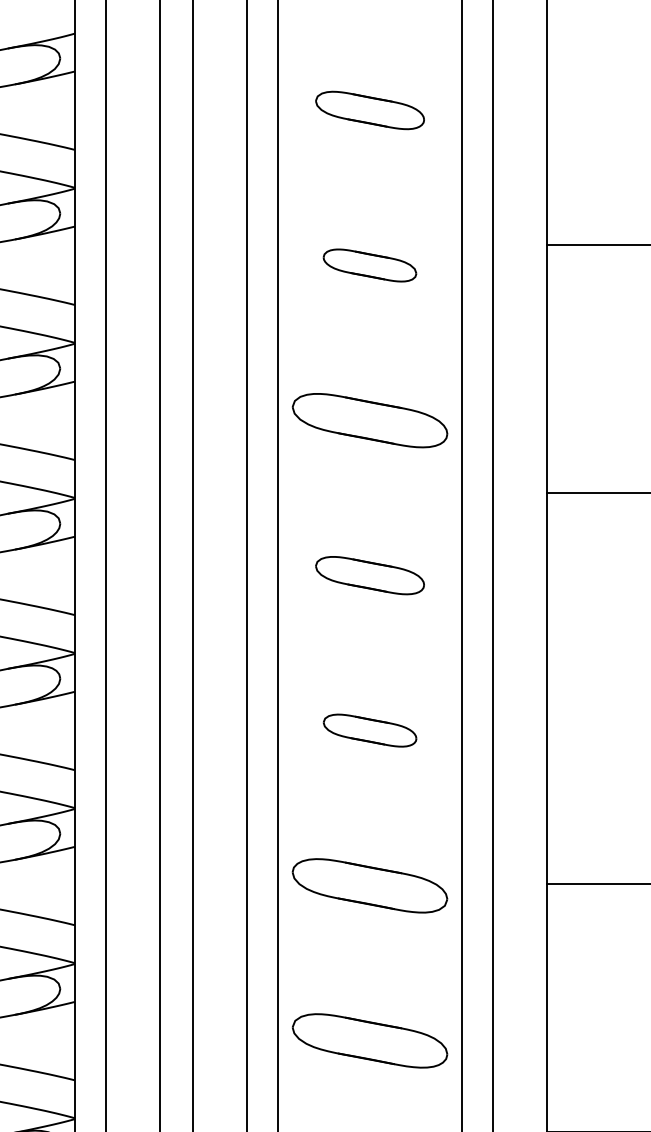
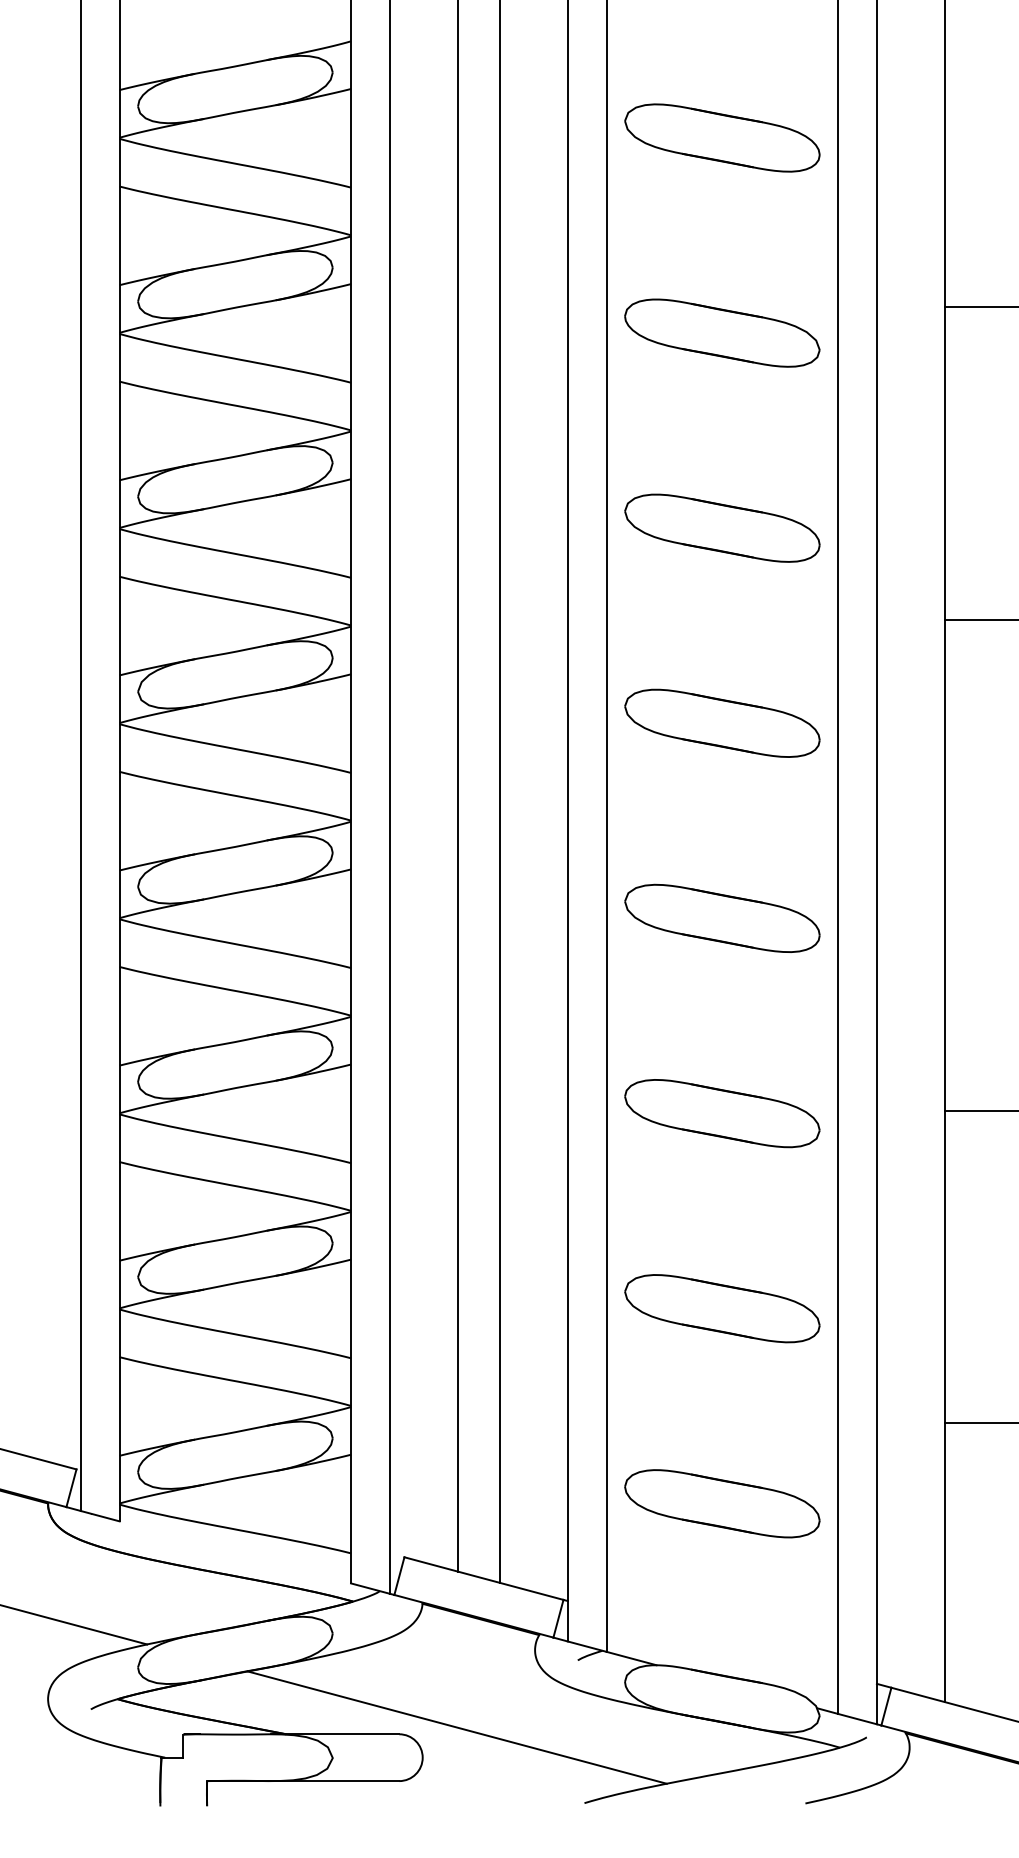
part: (370, 110) -> (722, 137), size x1.43
part: (370, 265) -> (722, 332), size x1.67
part: (370, 575) -> (722, 722), size x1.43
part: (370, 730) -> (722, 917), size x1.67

